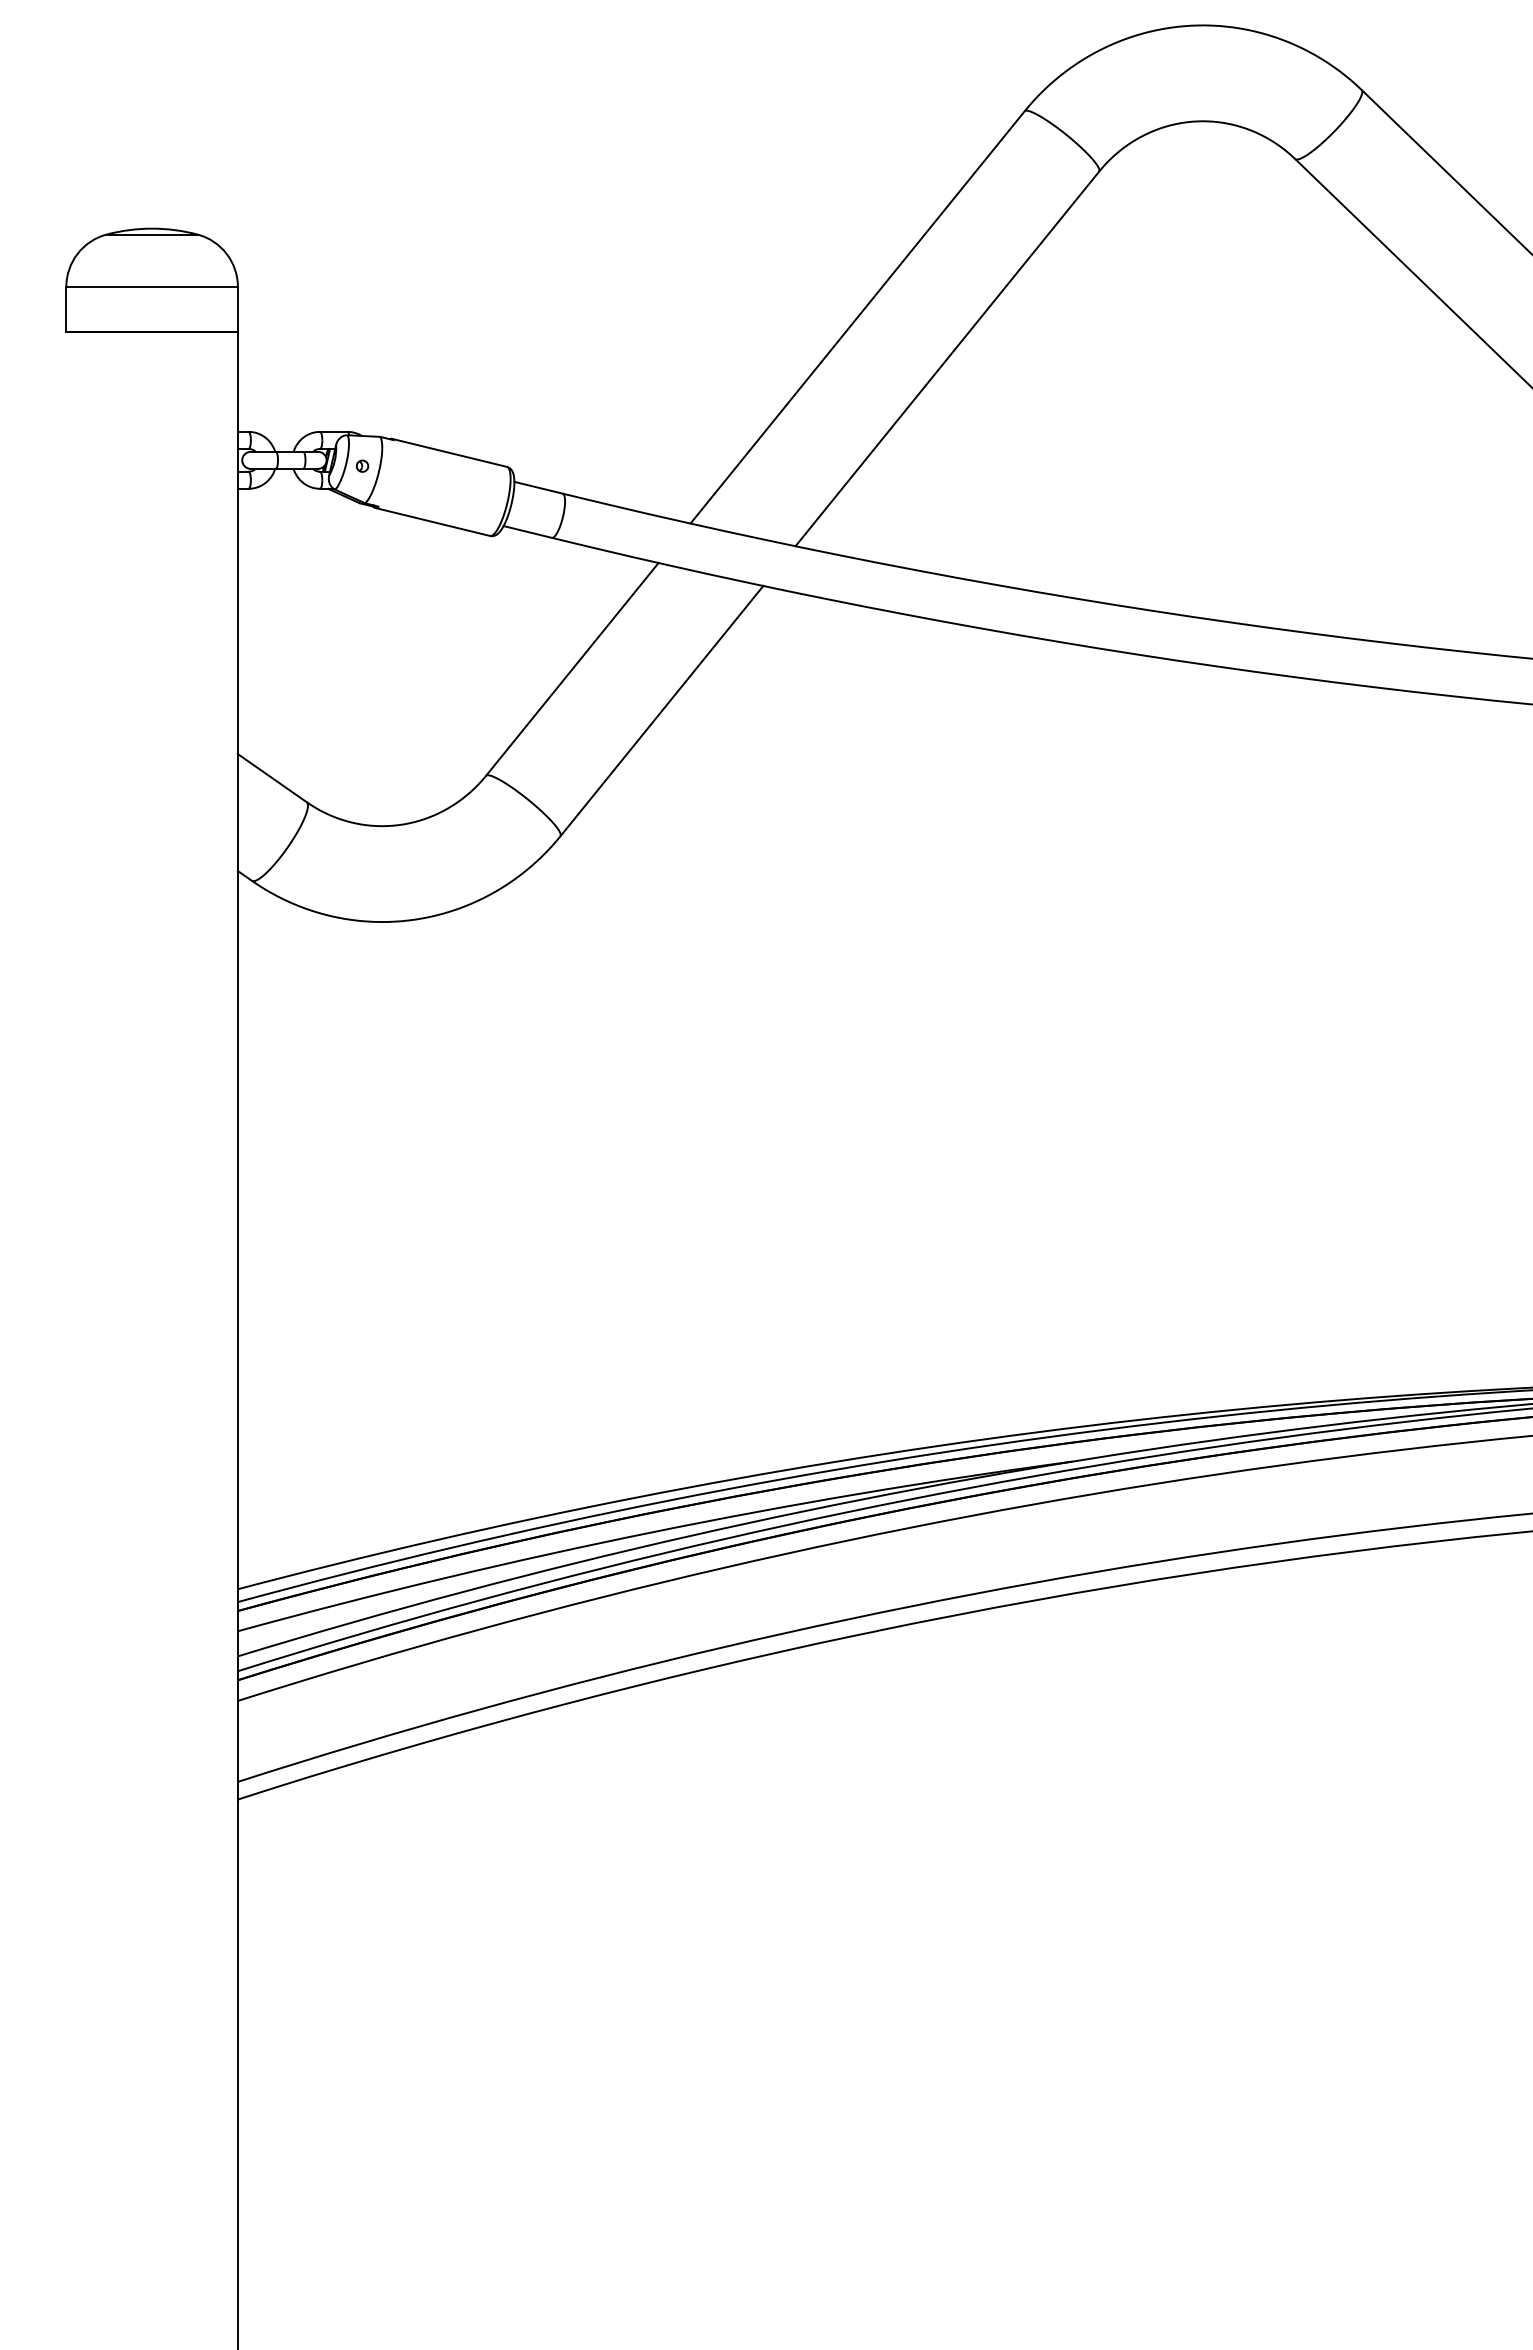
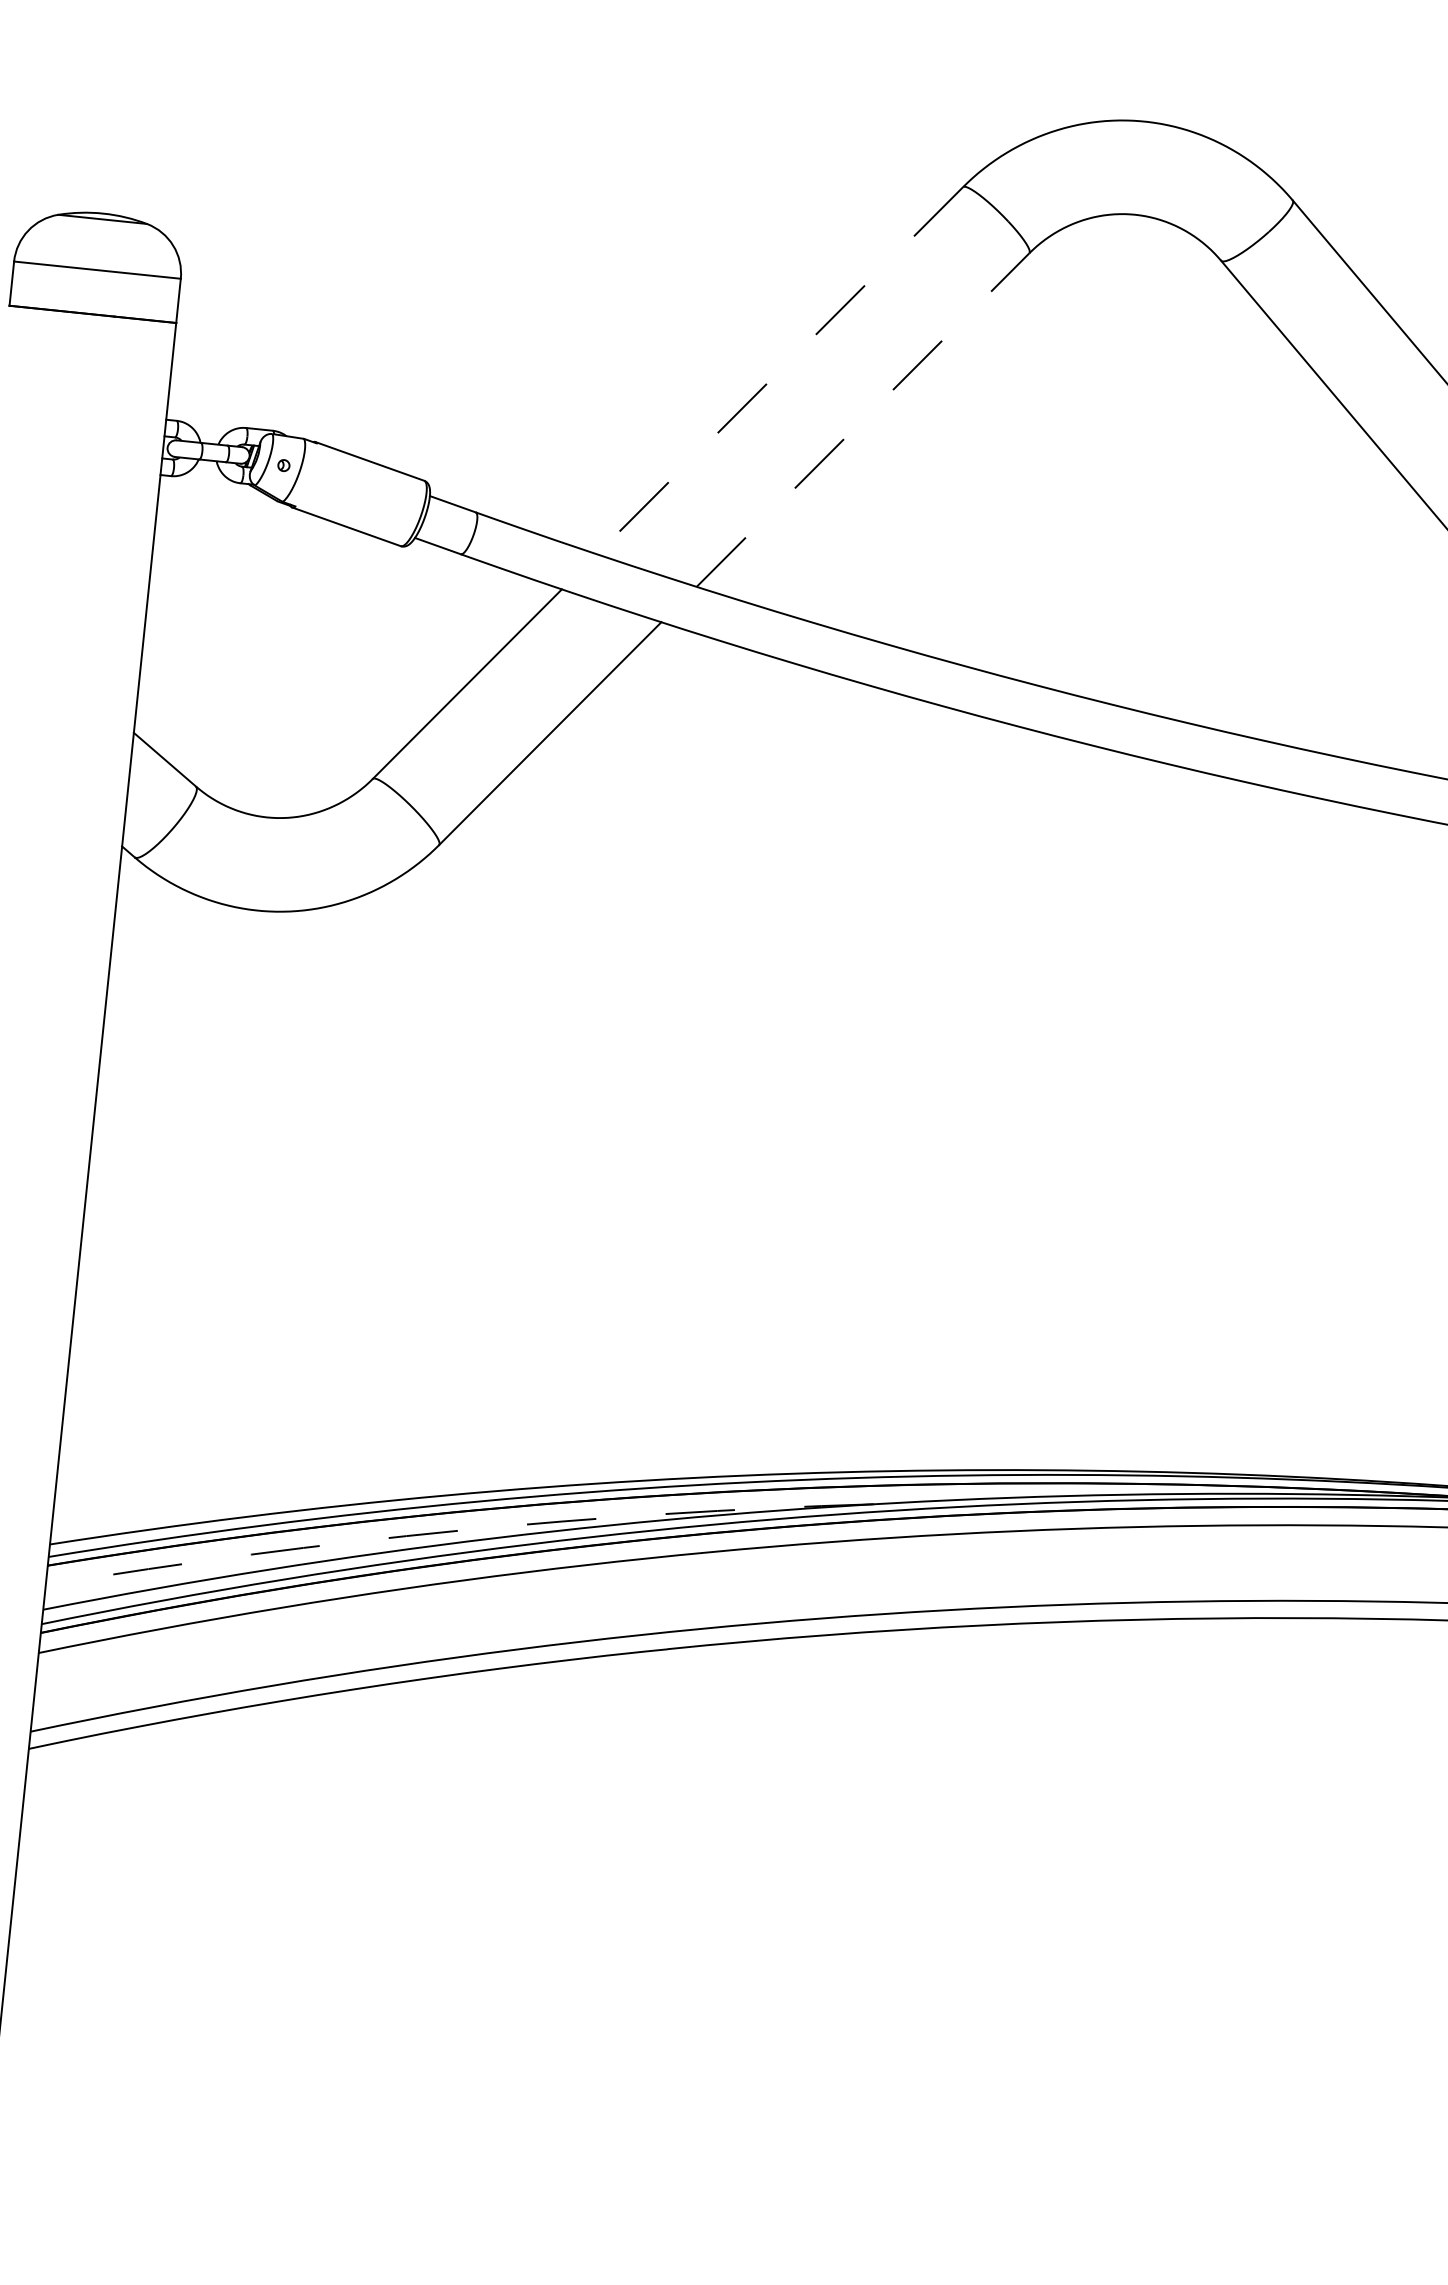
line: (857, 317) -> (779, 370), solid -> dashed
line: (947, 358) -> (863, 419), solid -> dashed
arc: (652, 1532) -> (458, 1530), solid -> dashed

